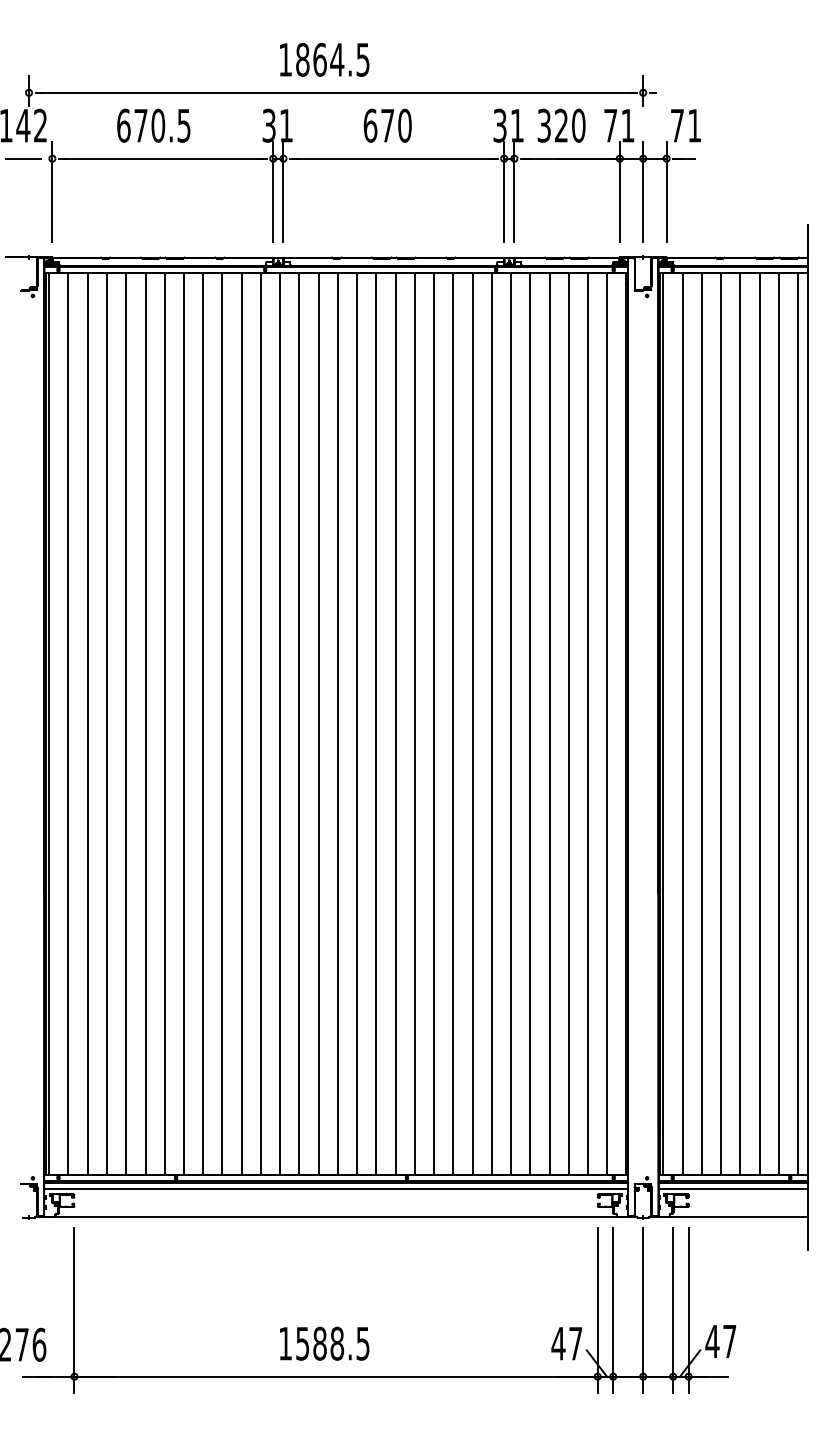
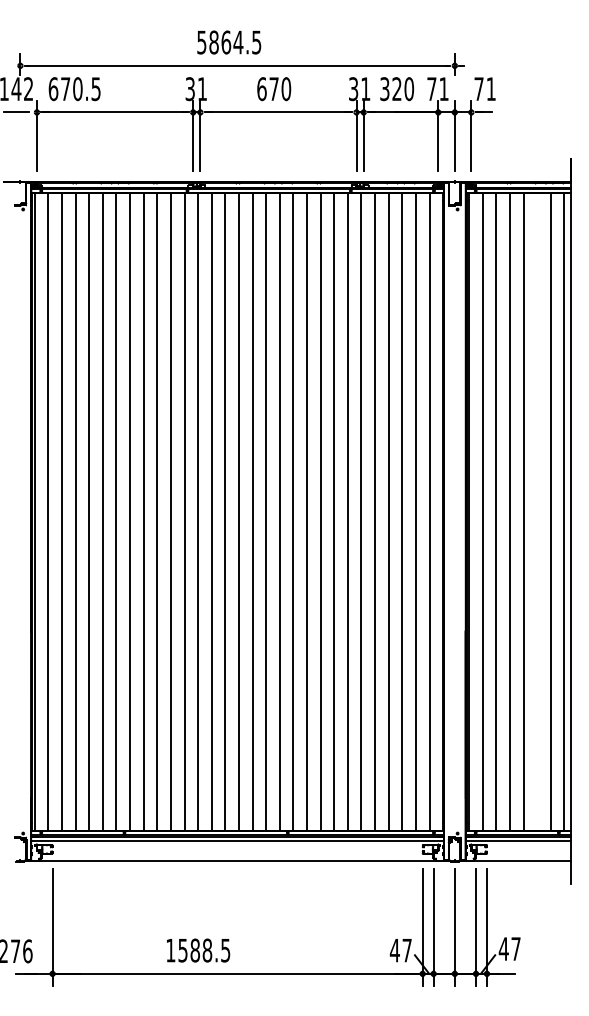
text: (285, 59) -> (201, 42), 1864.5 -> 5864.5
text: (153, 126) -> (74, 89), moved
line: (760, 722) -> (537, 511), removed
text: (324, 1343) -> (198, 950), moved

